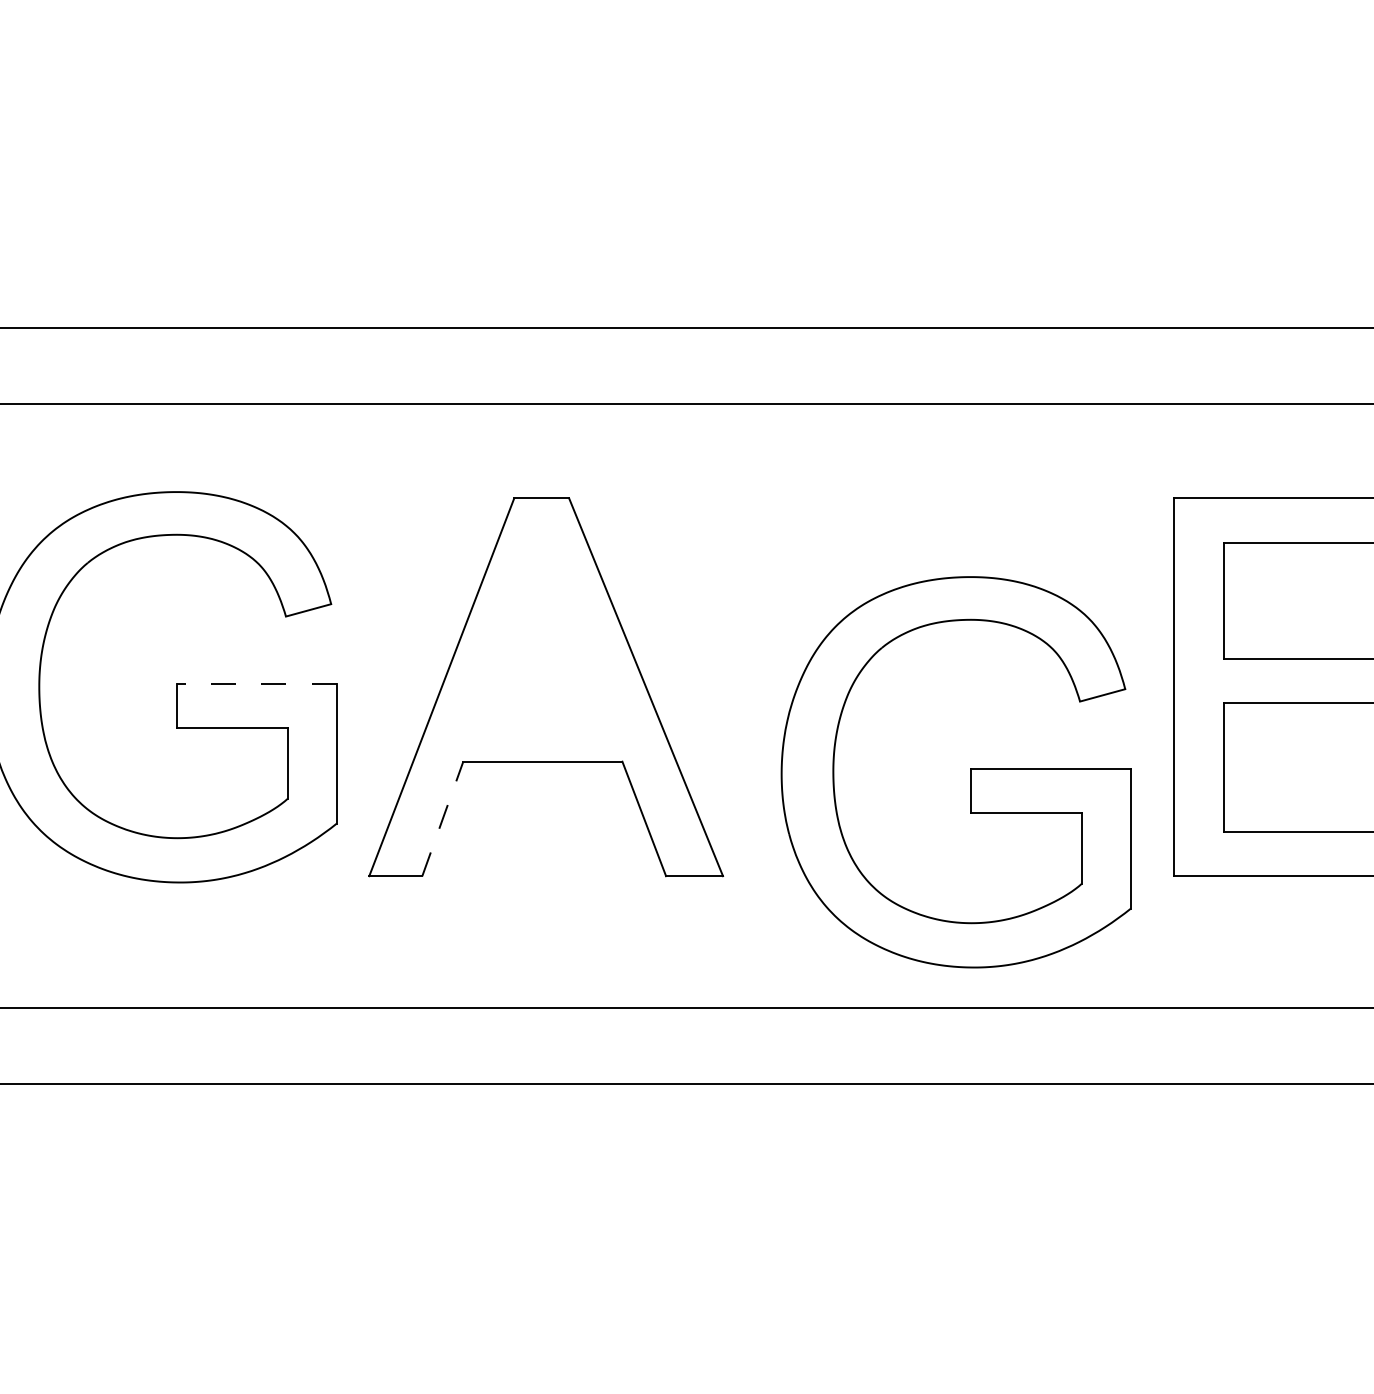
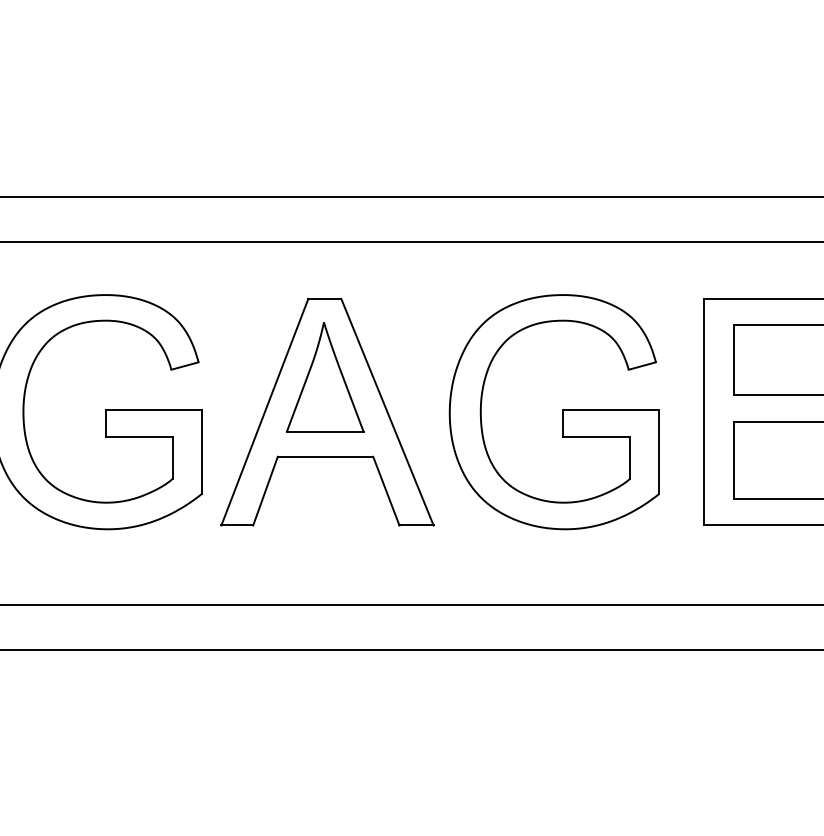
part: (542, 629) -> (325, 377), added
line: (257, 682) -> (154, 409), dashed -> solid
part: (969, 772) -> (562, 412), moved
line: (442, 817) -> (265, 490), dashed -> solid

